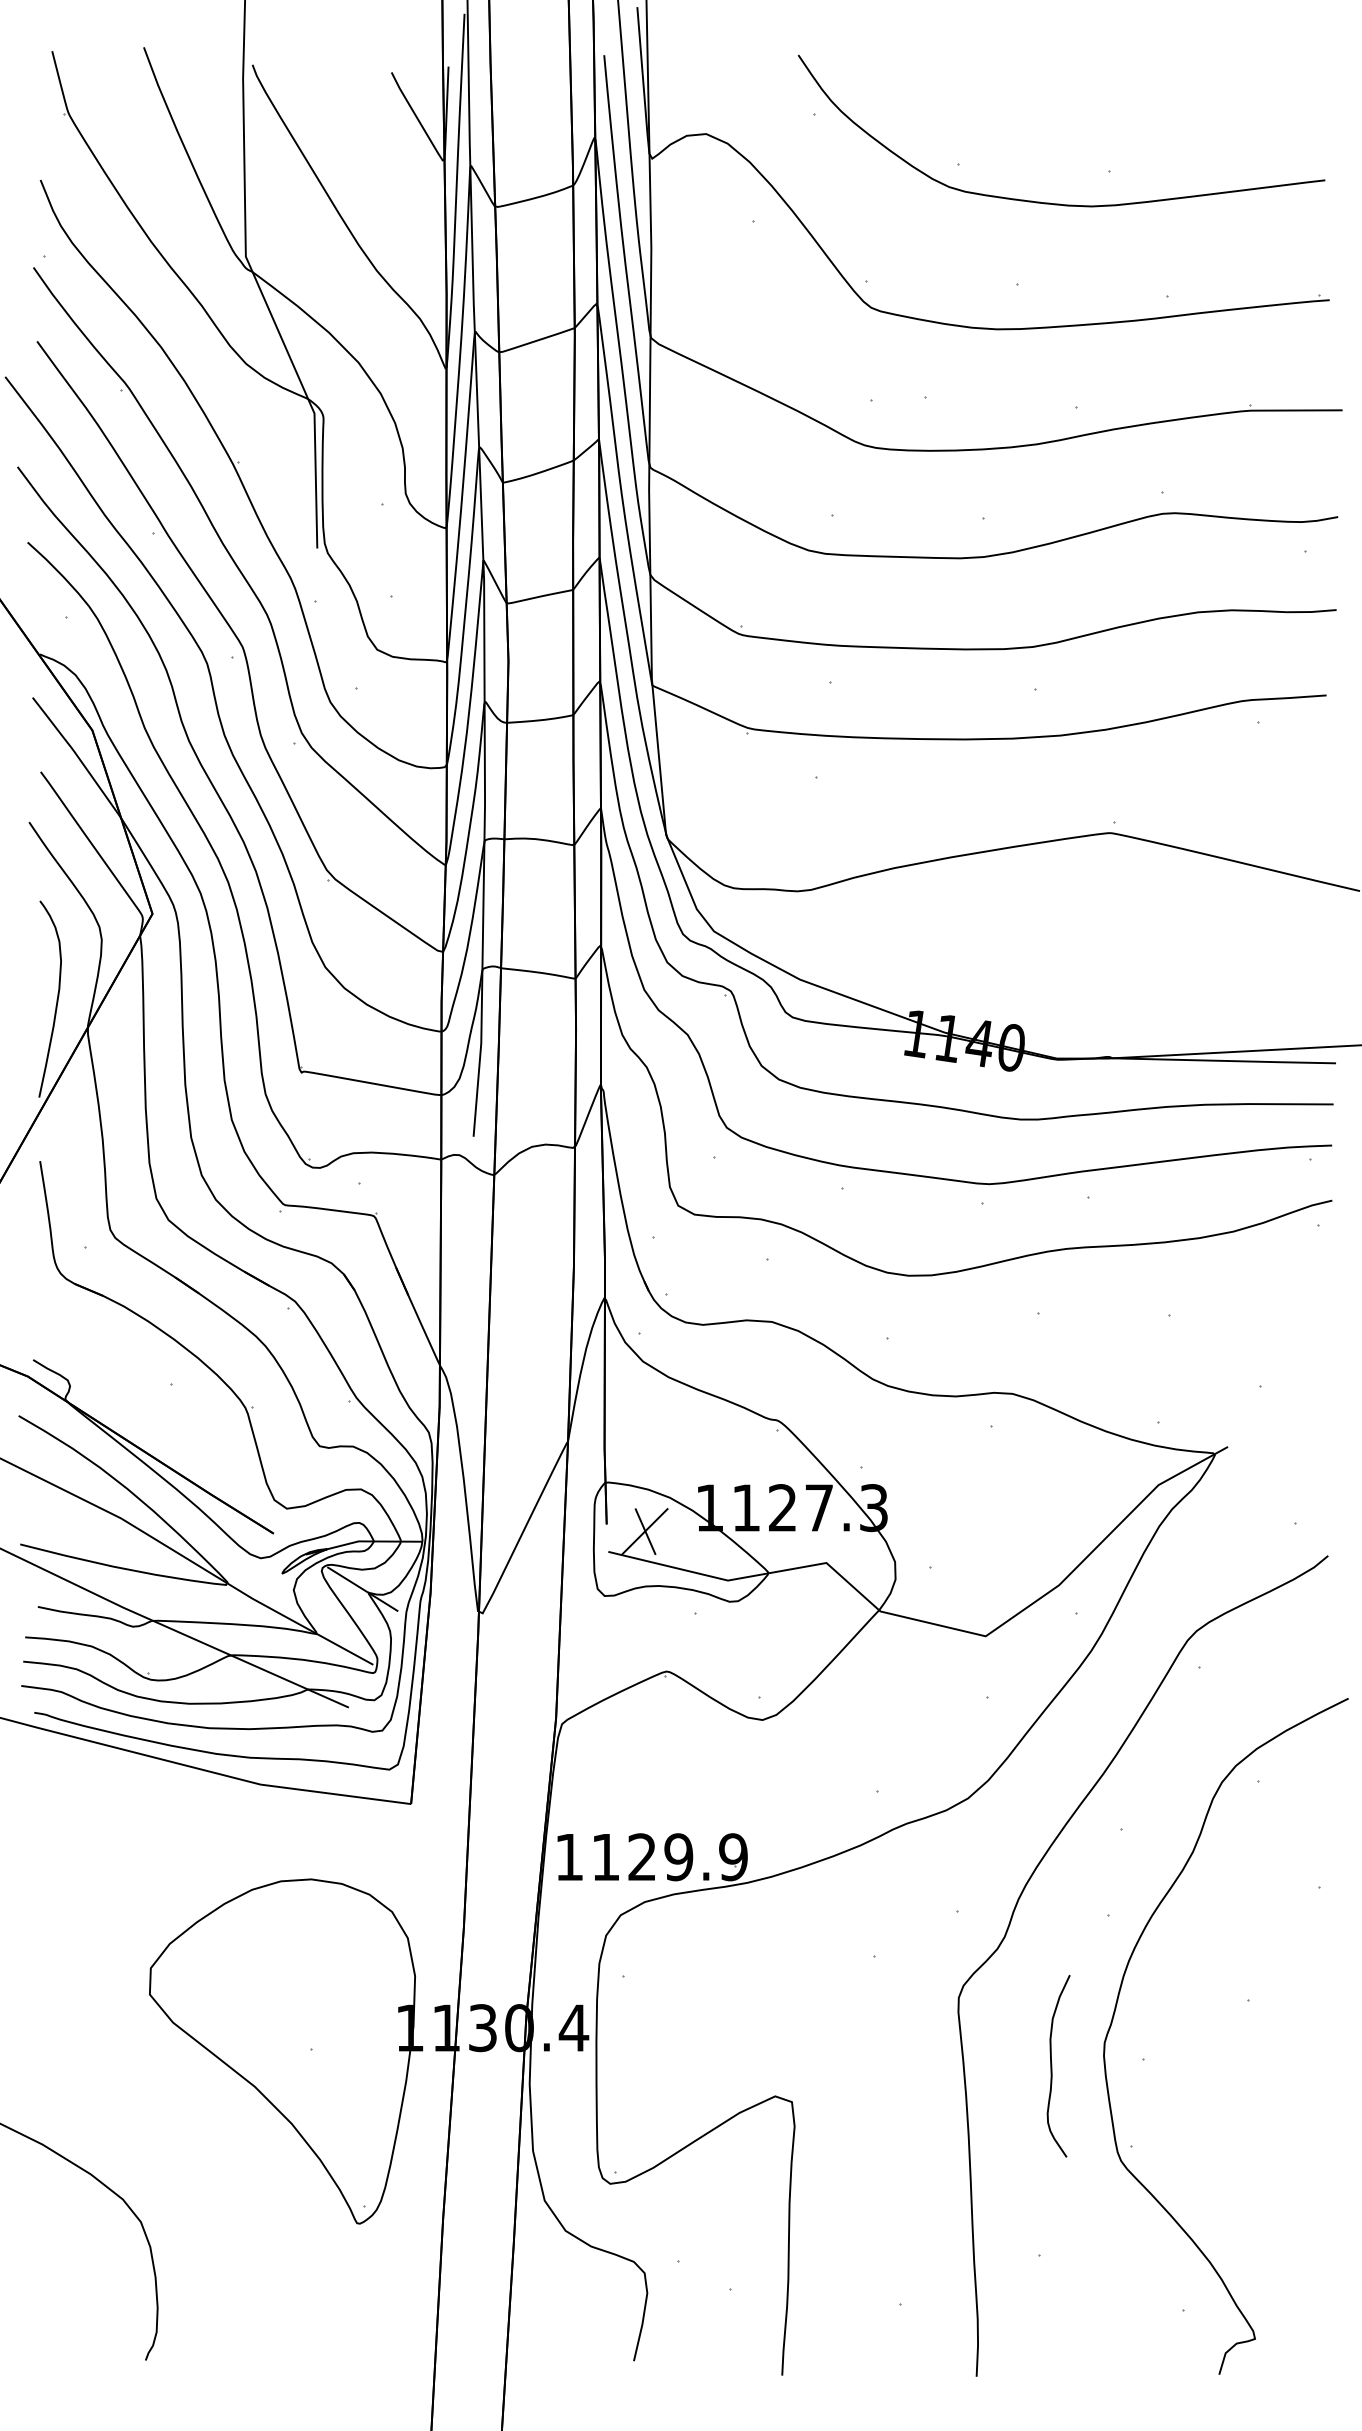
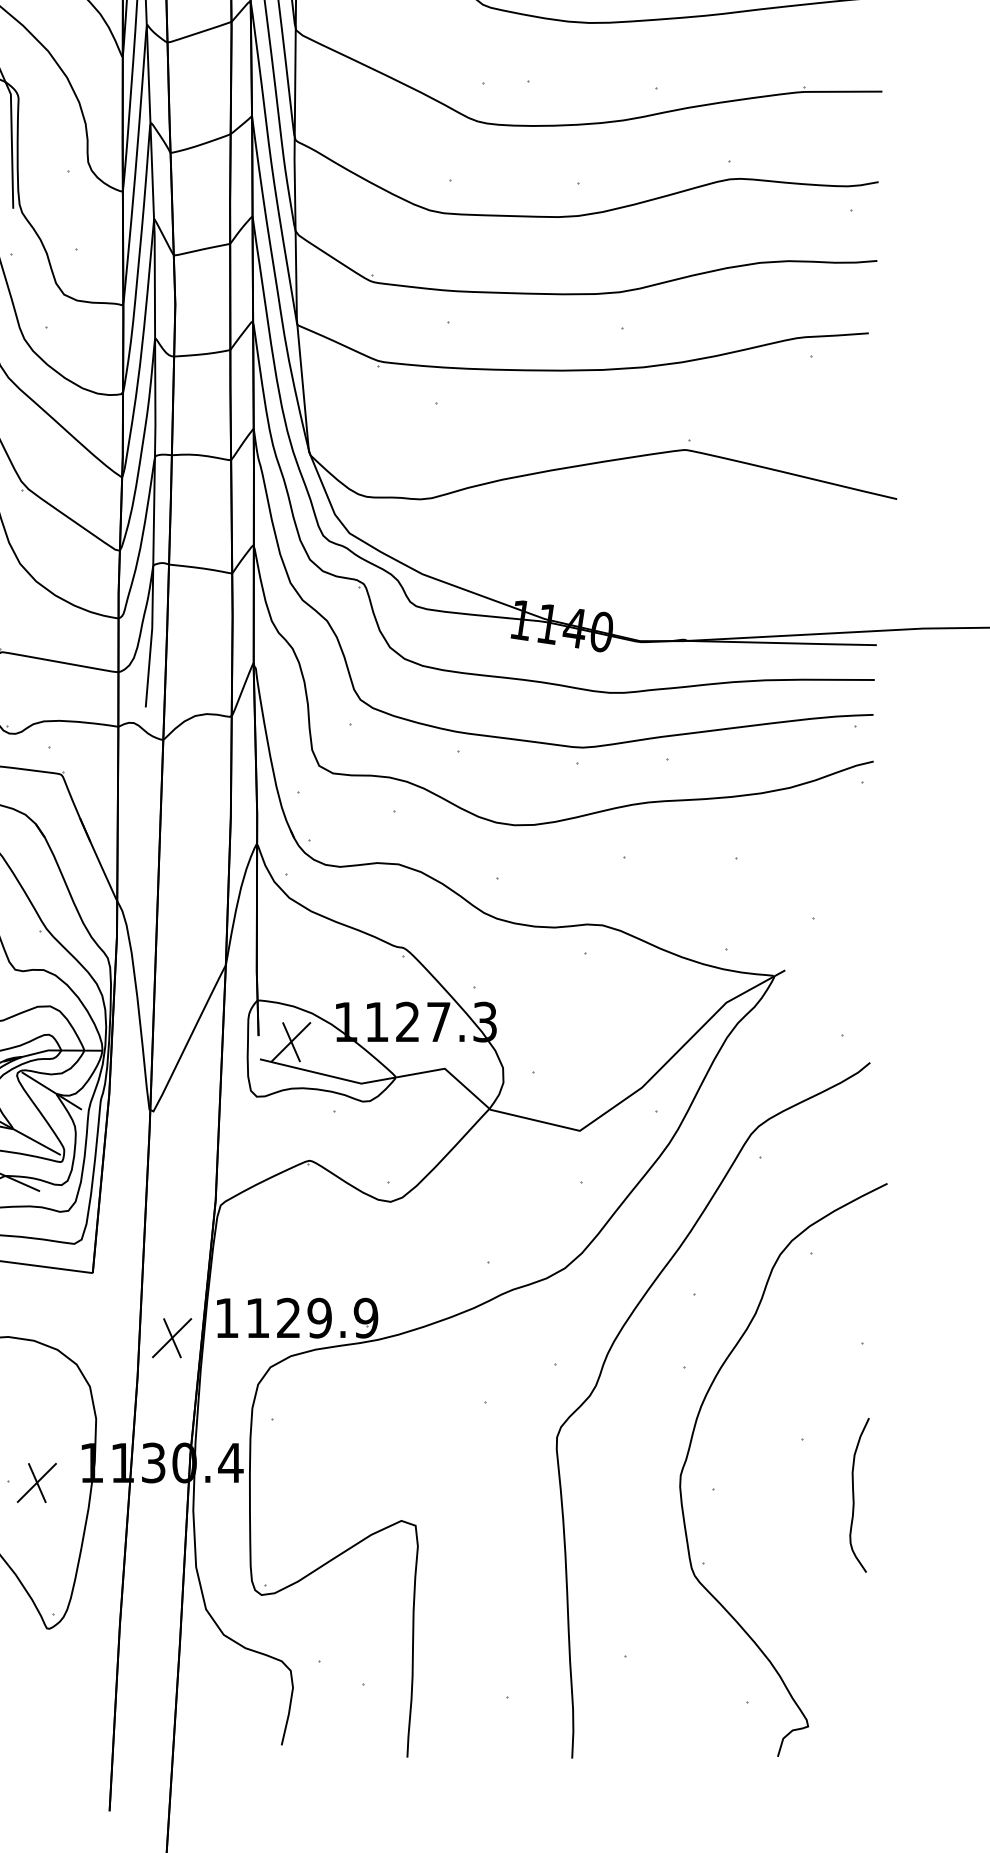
part: (504, 1880) -> (171, 1337), added
part: (344, 2051) -> (36, 1482), added
curve: (1052, 2066) -> (854, 1495), moved

